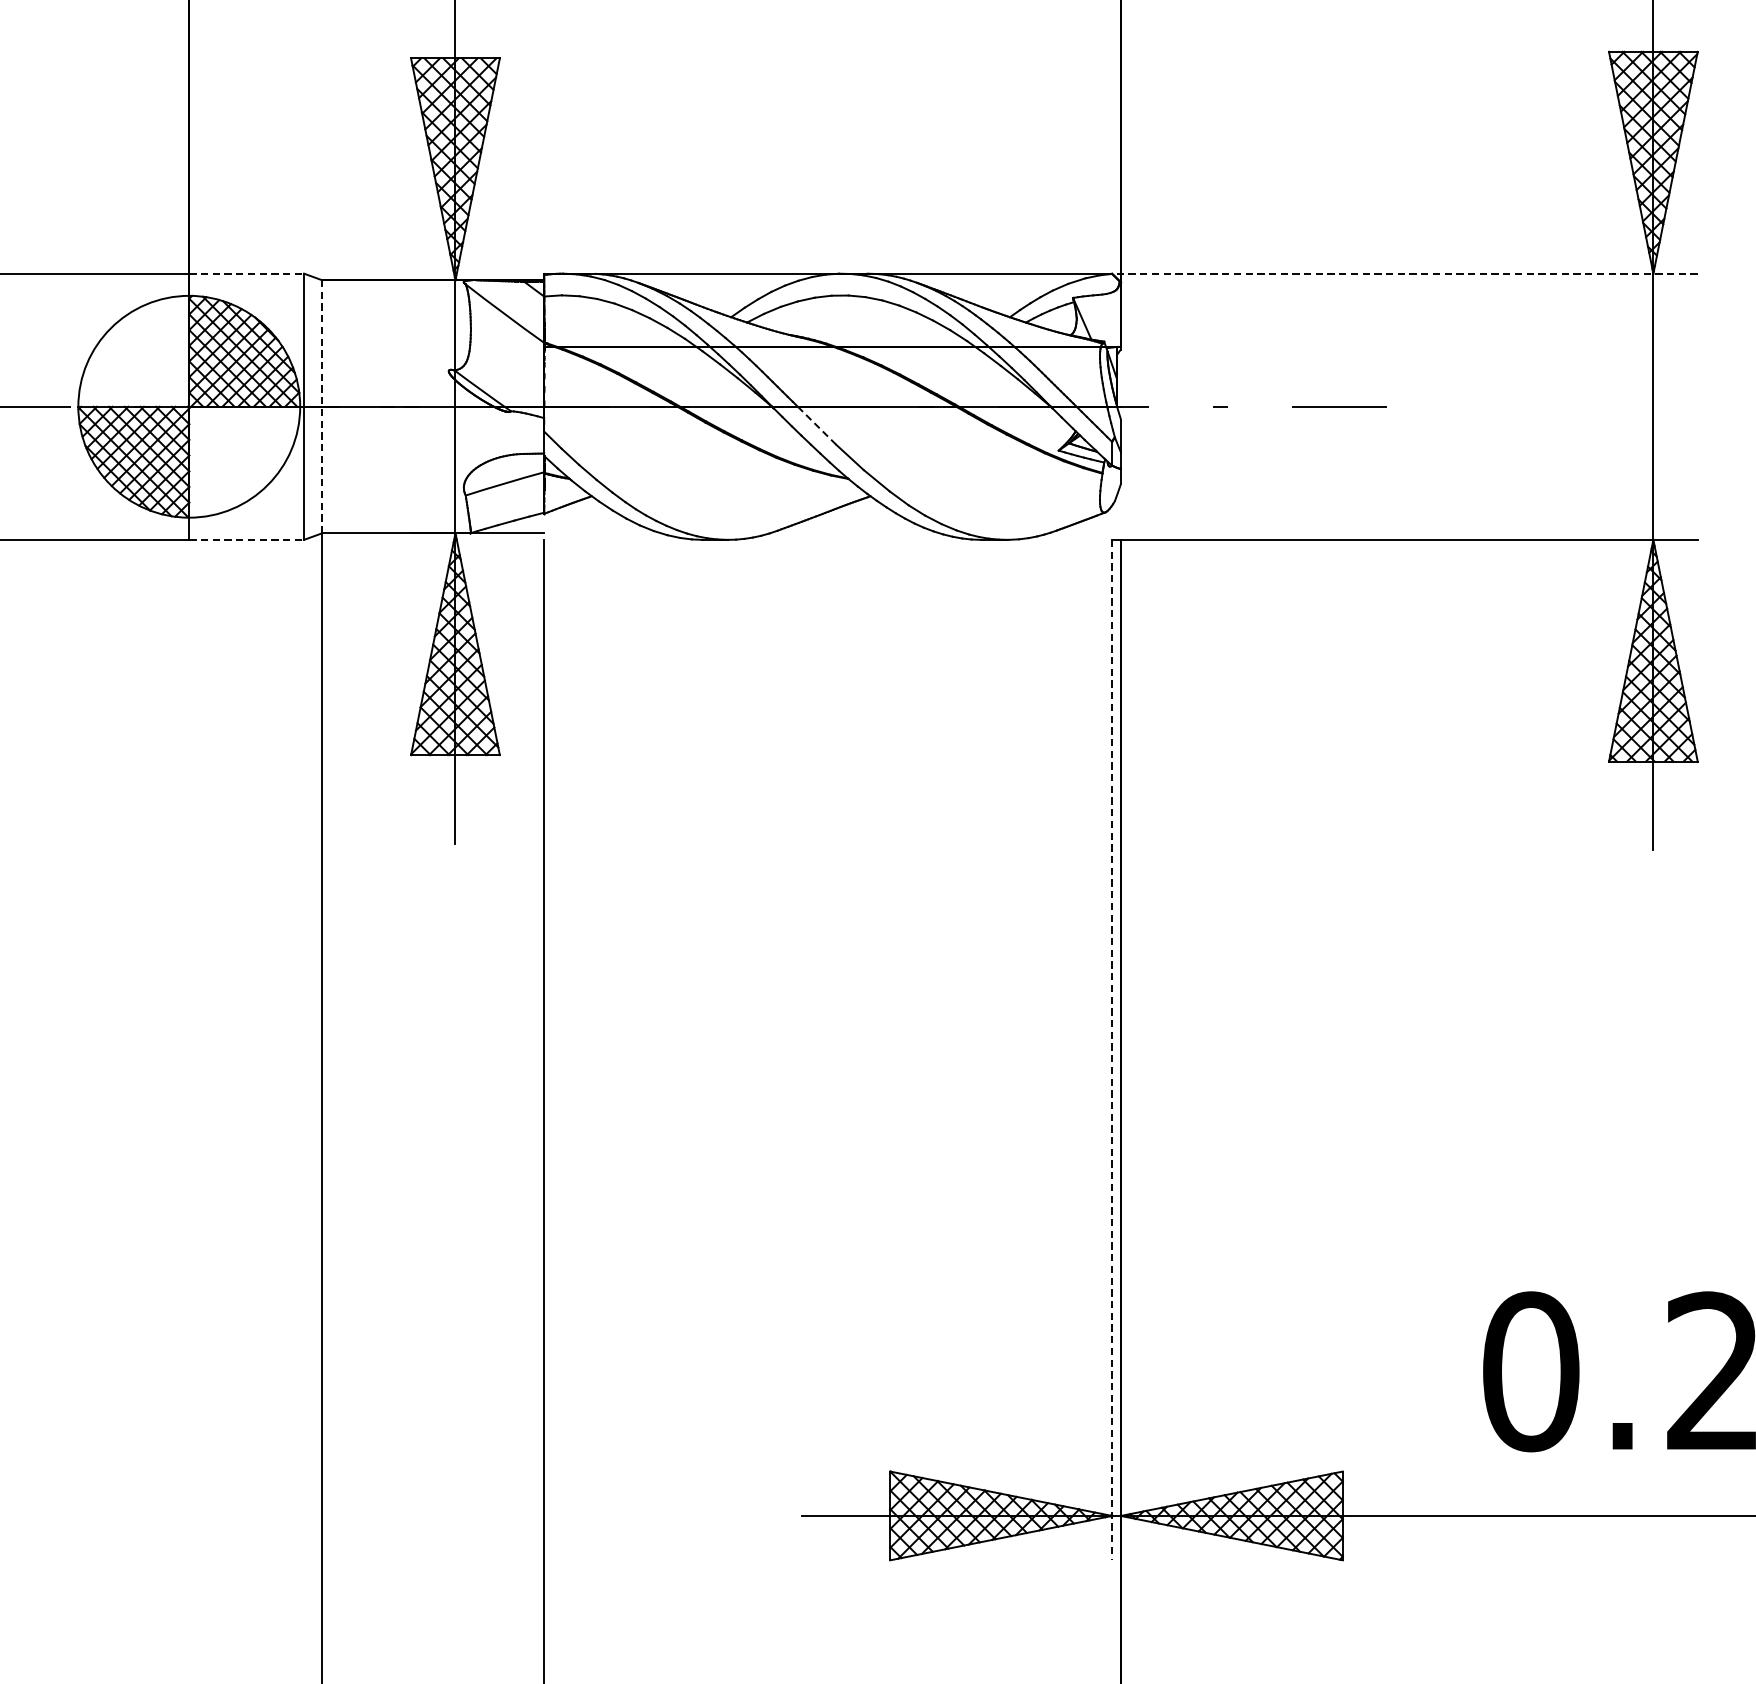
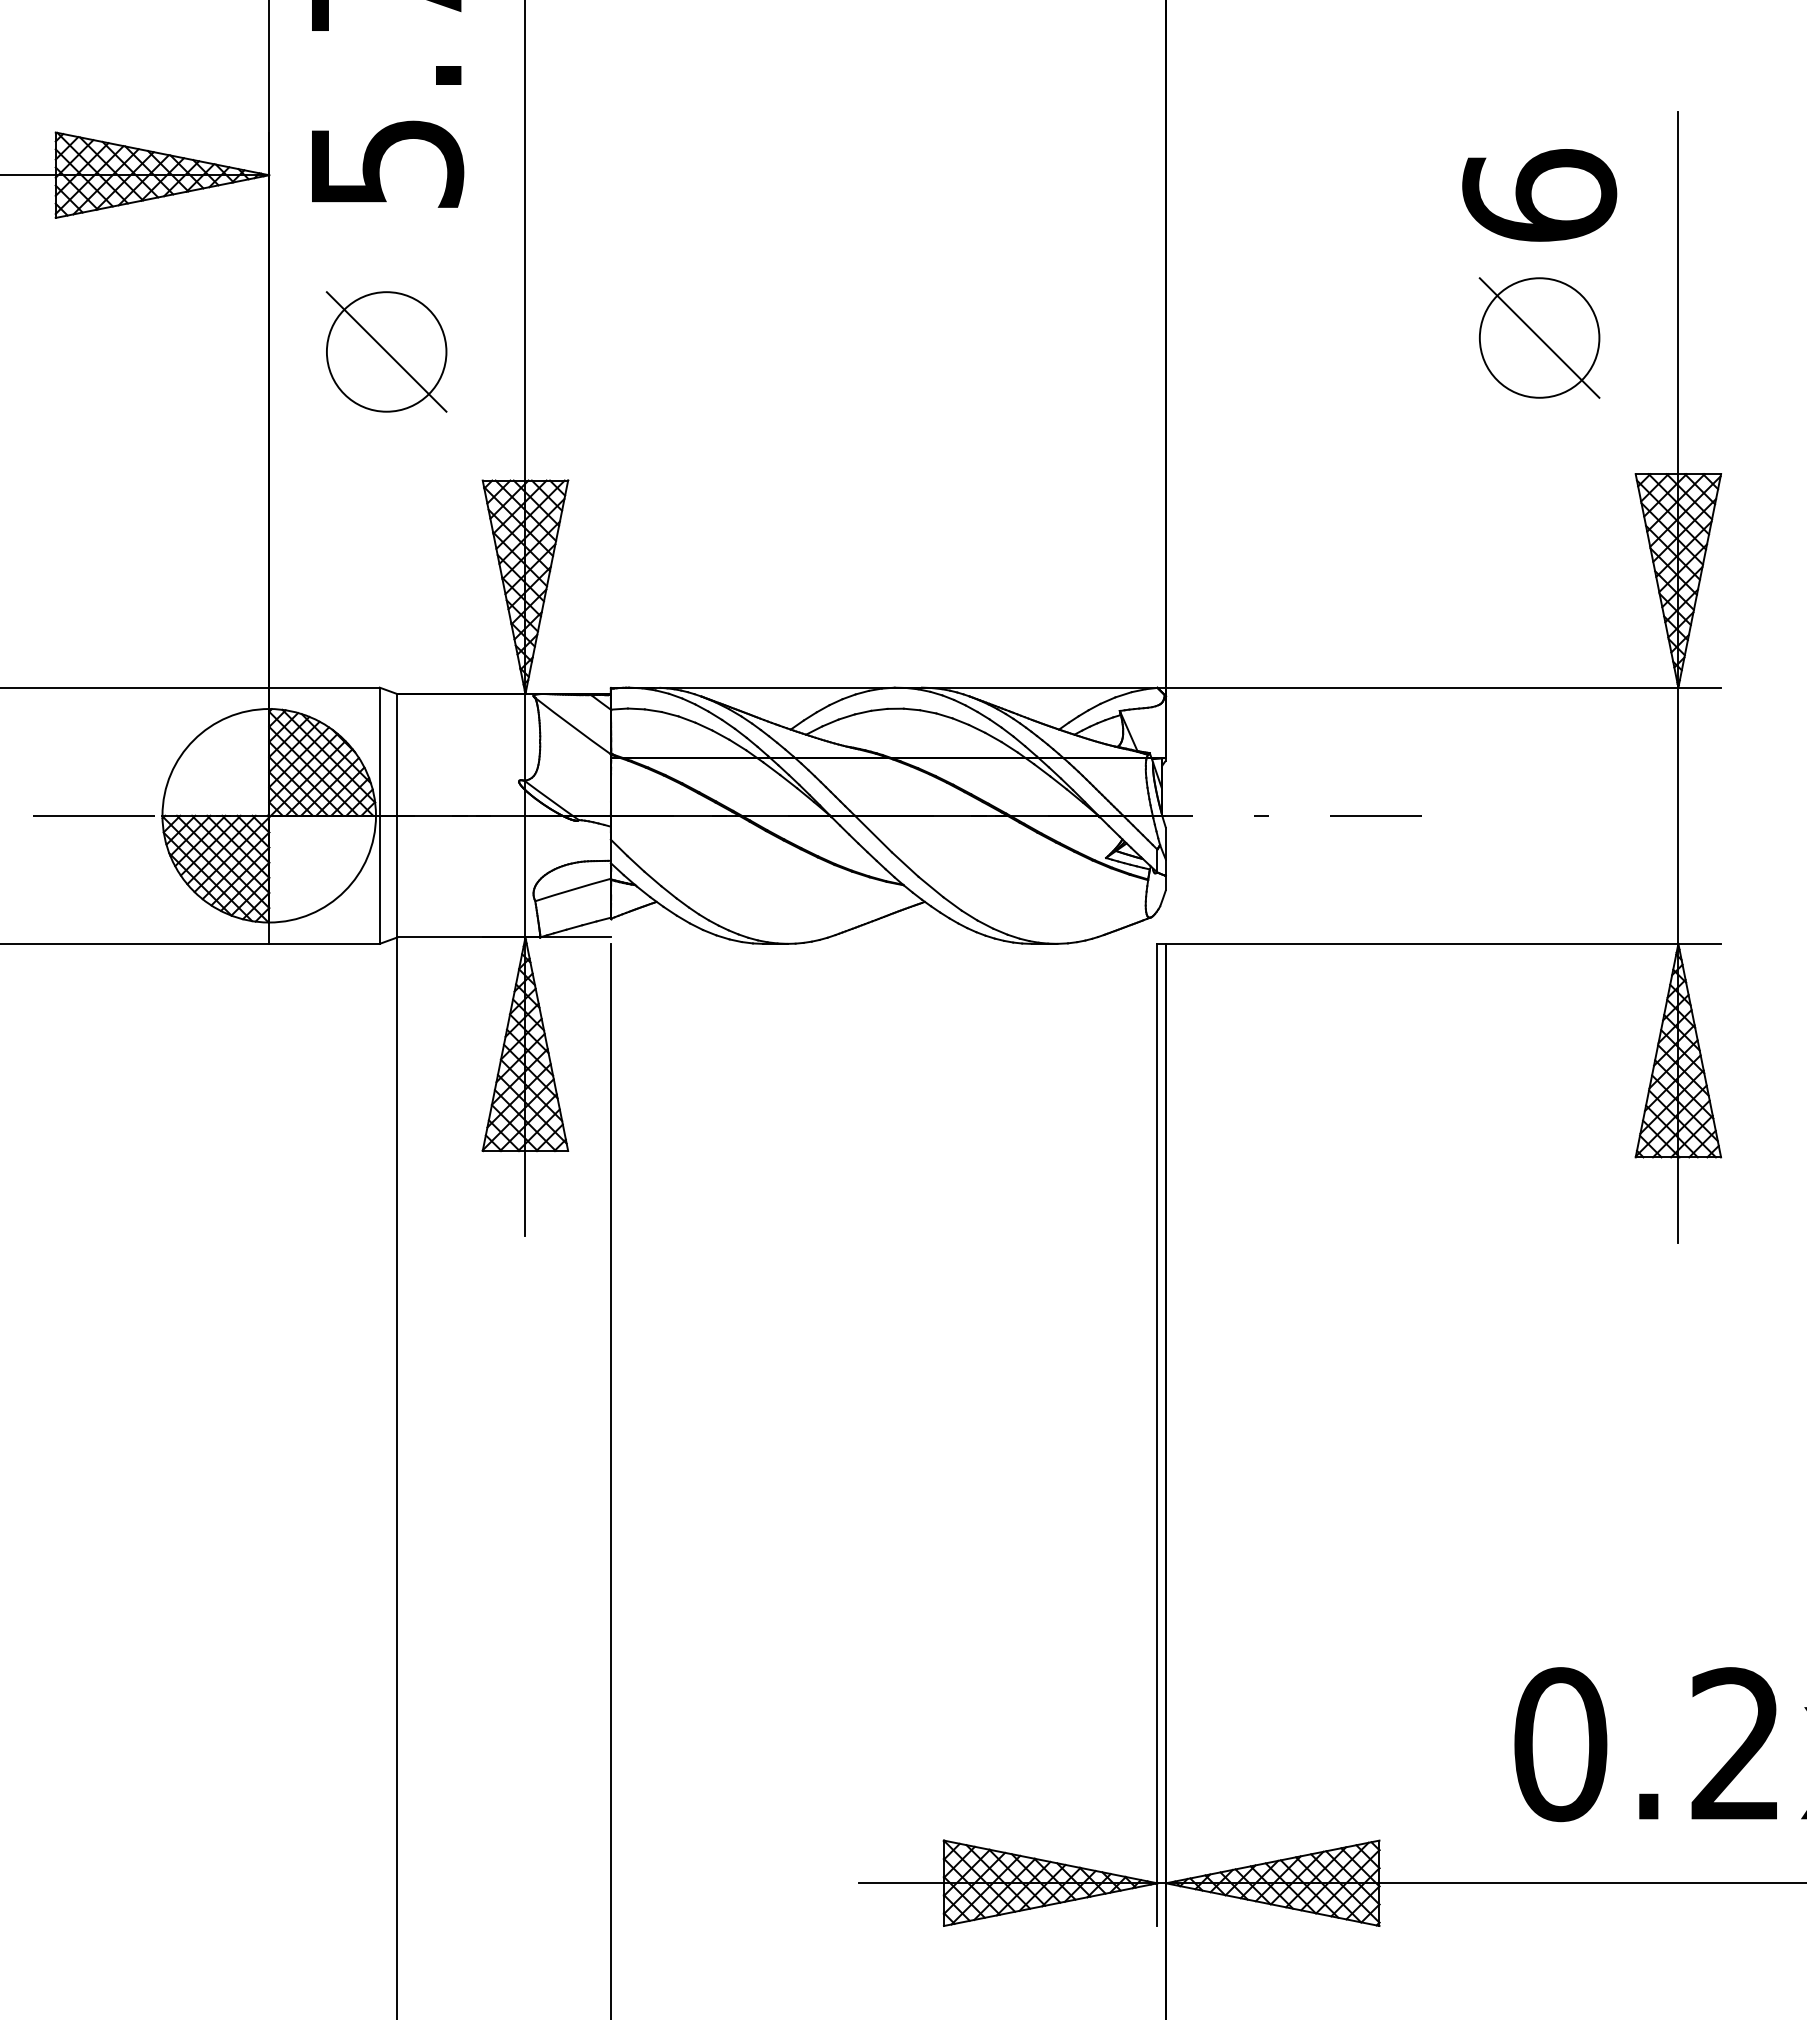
line: (247, 273) -> (325, 687), dashed -> solid
line: (1405, 273) -> (1439, 687), dashed -> solid
line: (322, 406) -> (397, 815), dashed -> solid
line: (817, 425) -> (873, 833), dashed -> solid
line: (247, 539) -> (325, 943), dashed -> solid
line: (1112, 1050) -> (1157, 1435), dashed -> solid

